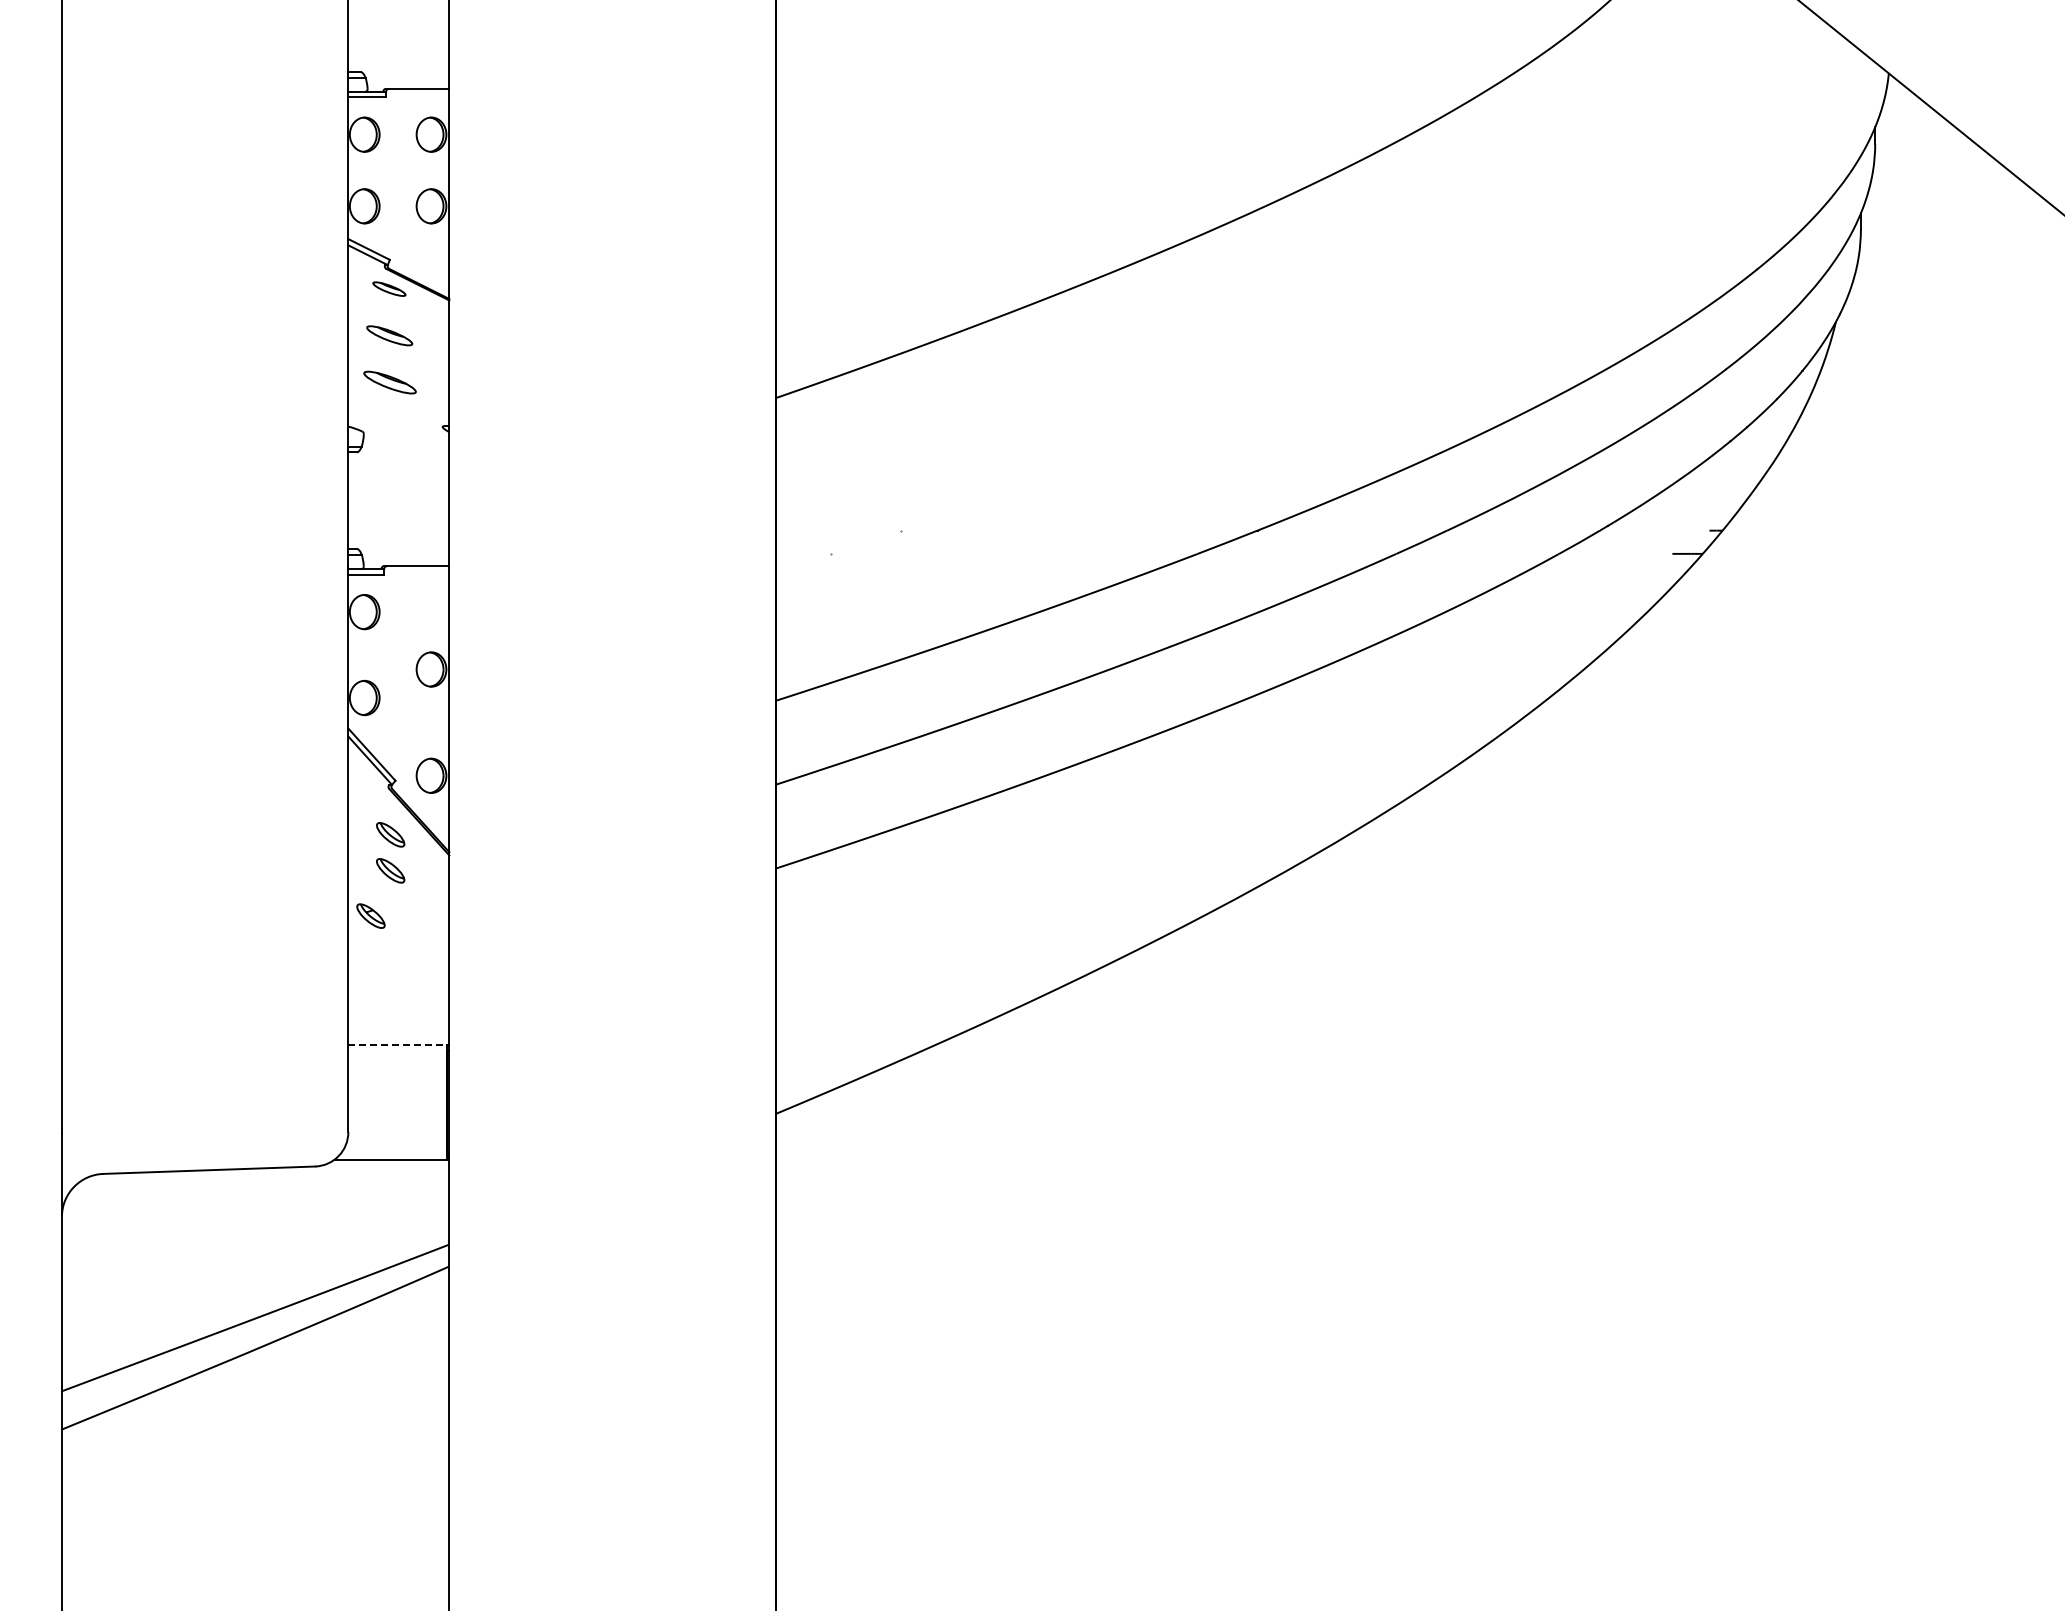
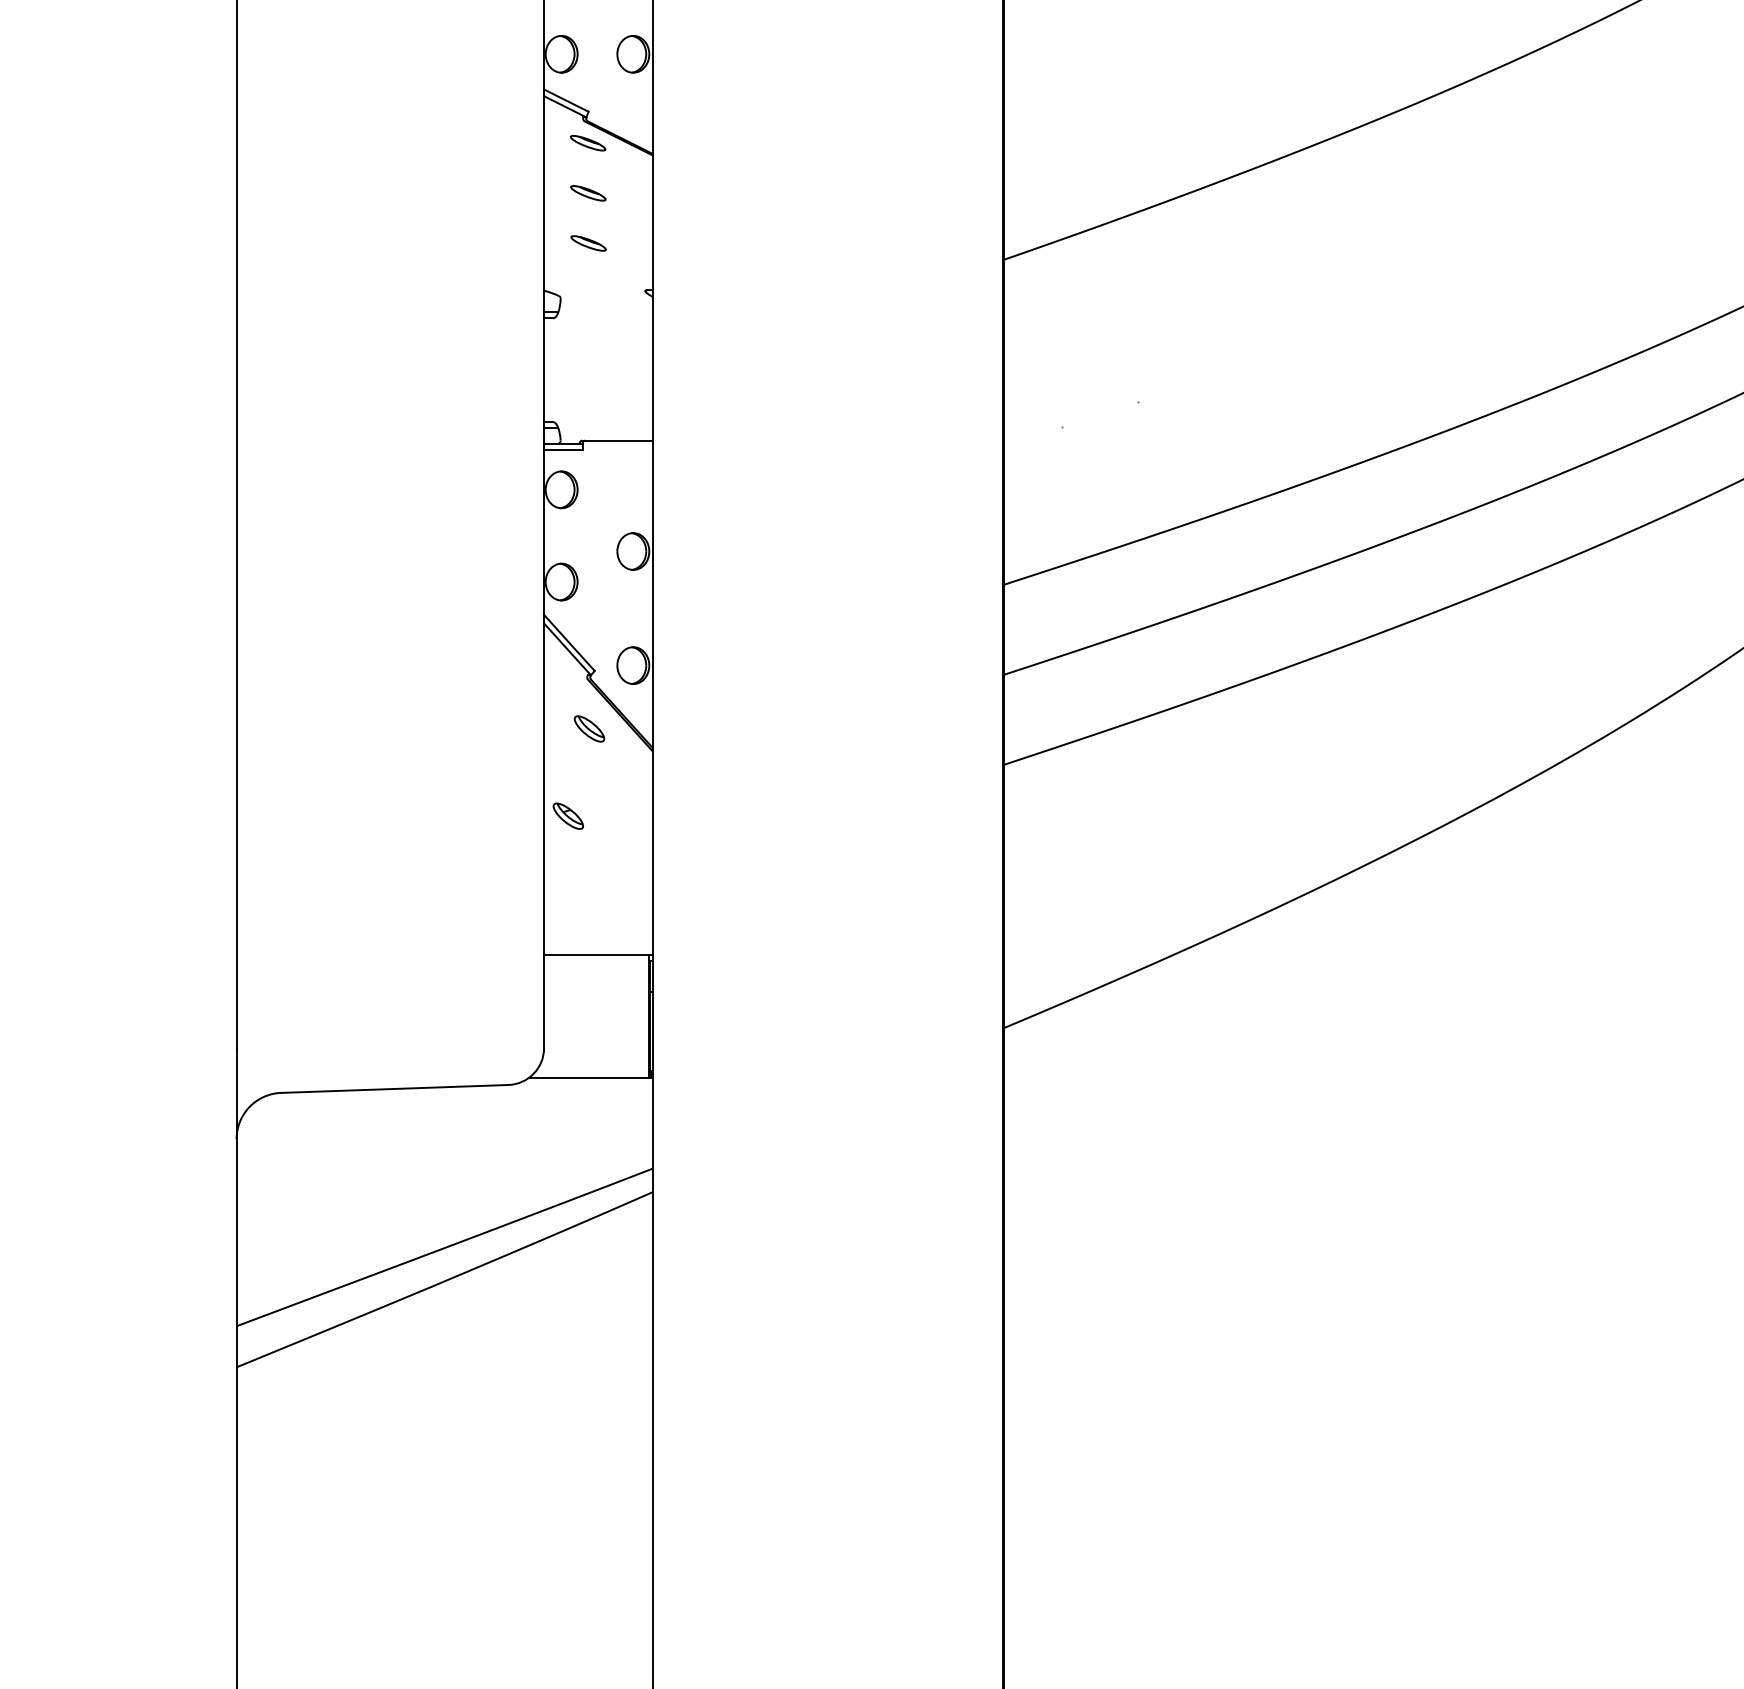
part: (389, 335) -> (588, 192), size x0.71
part: (389, 382) -> (588, 243), size x0.62
part: (390, 870) -> (589, 767), removed
line: (397, 1045) -> (596, 955), dashed -> solid

